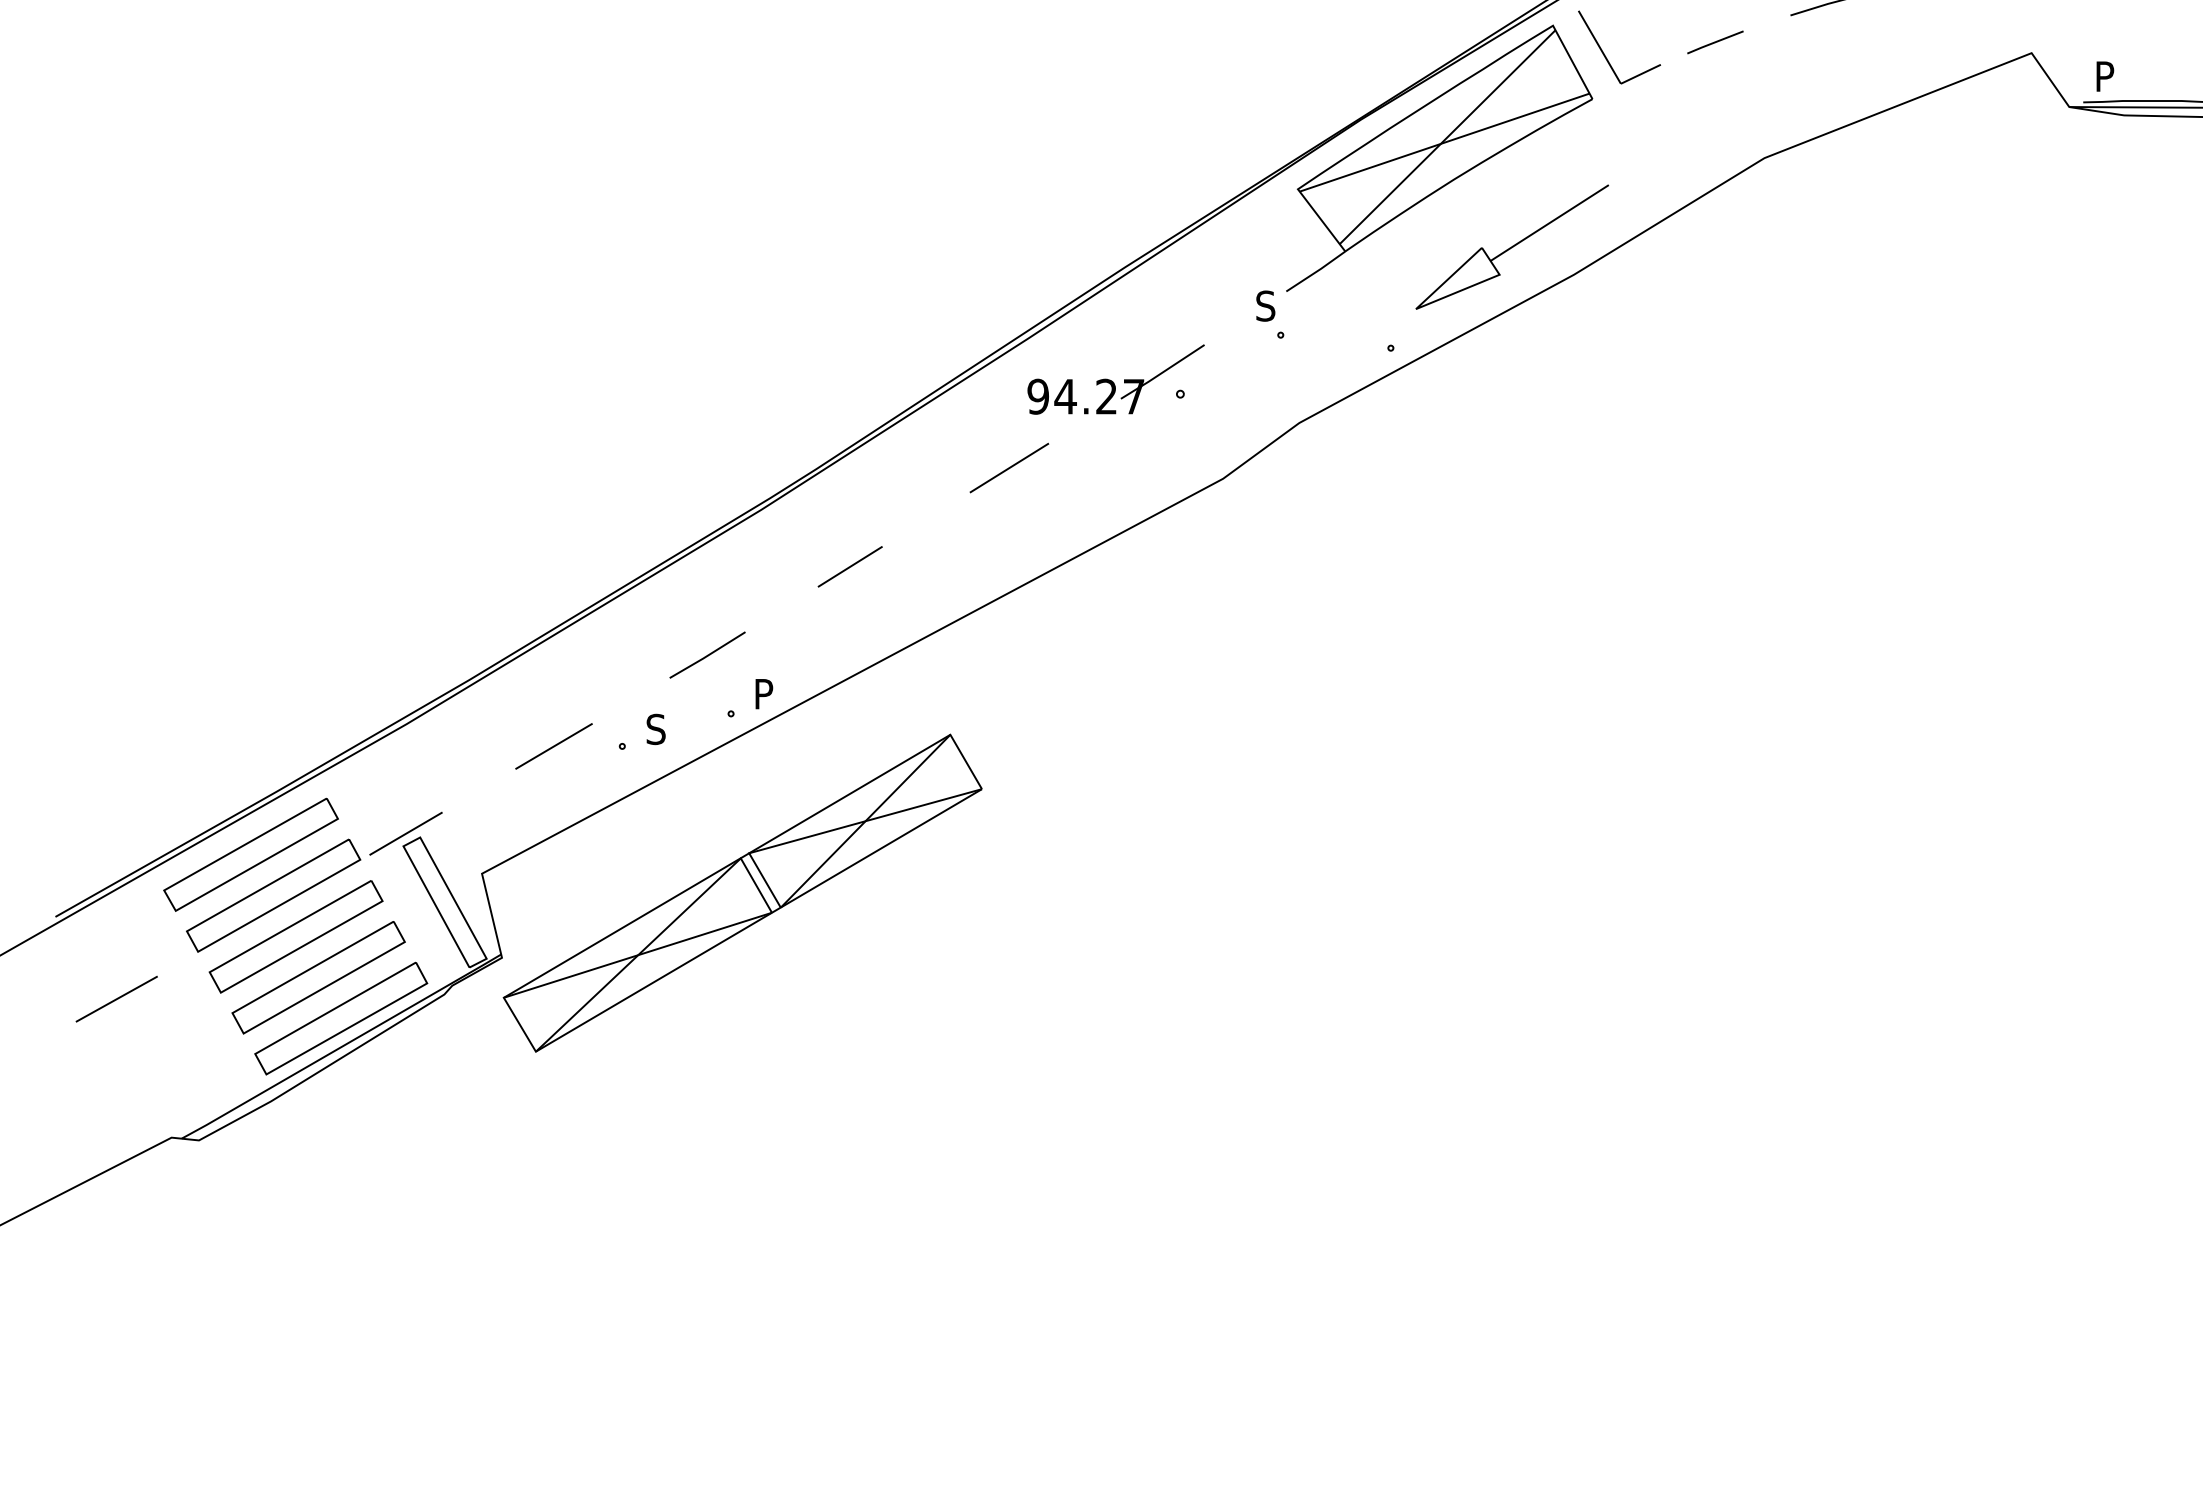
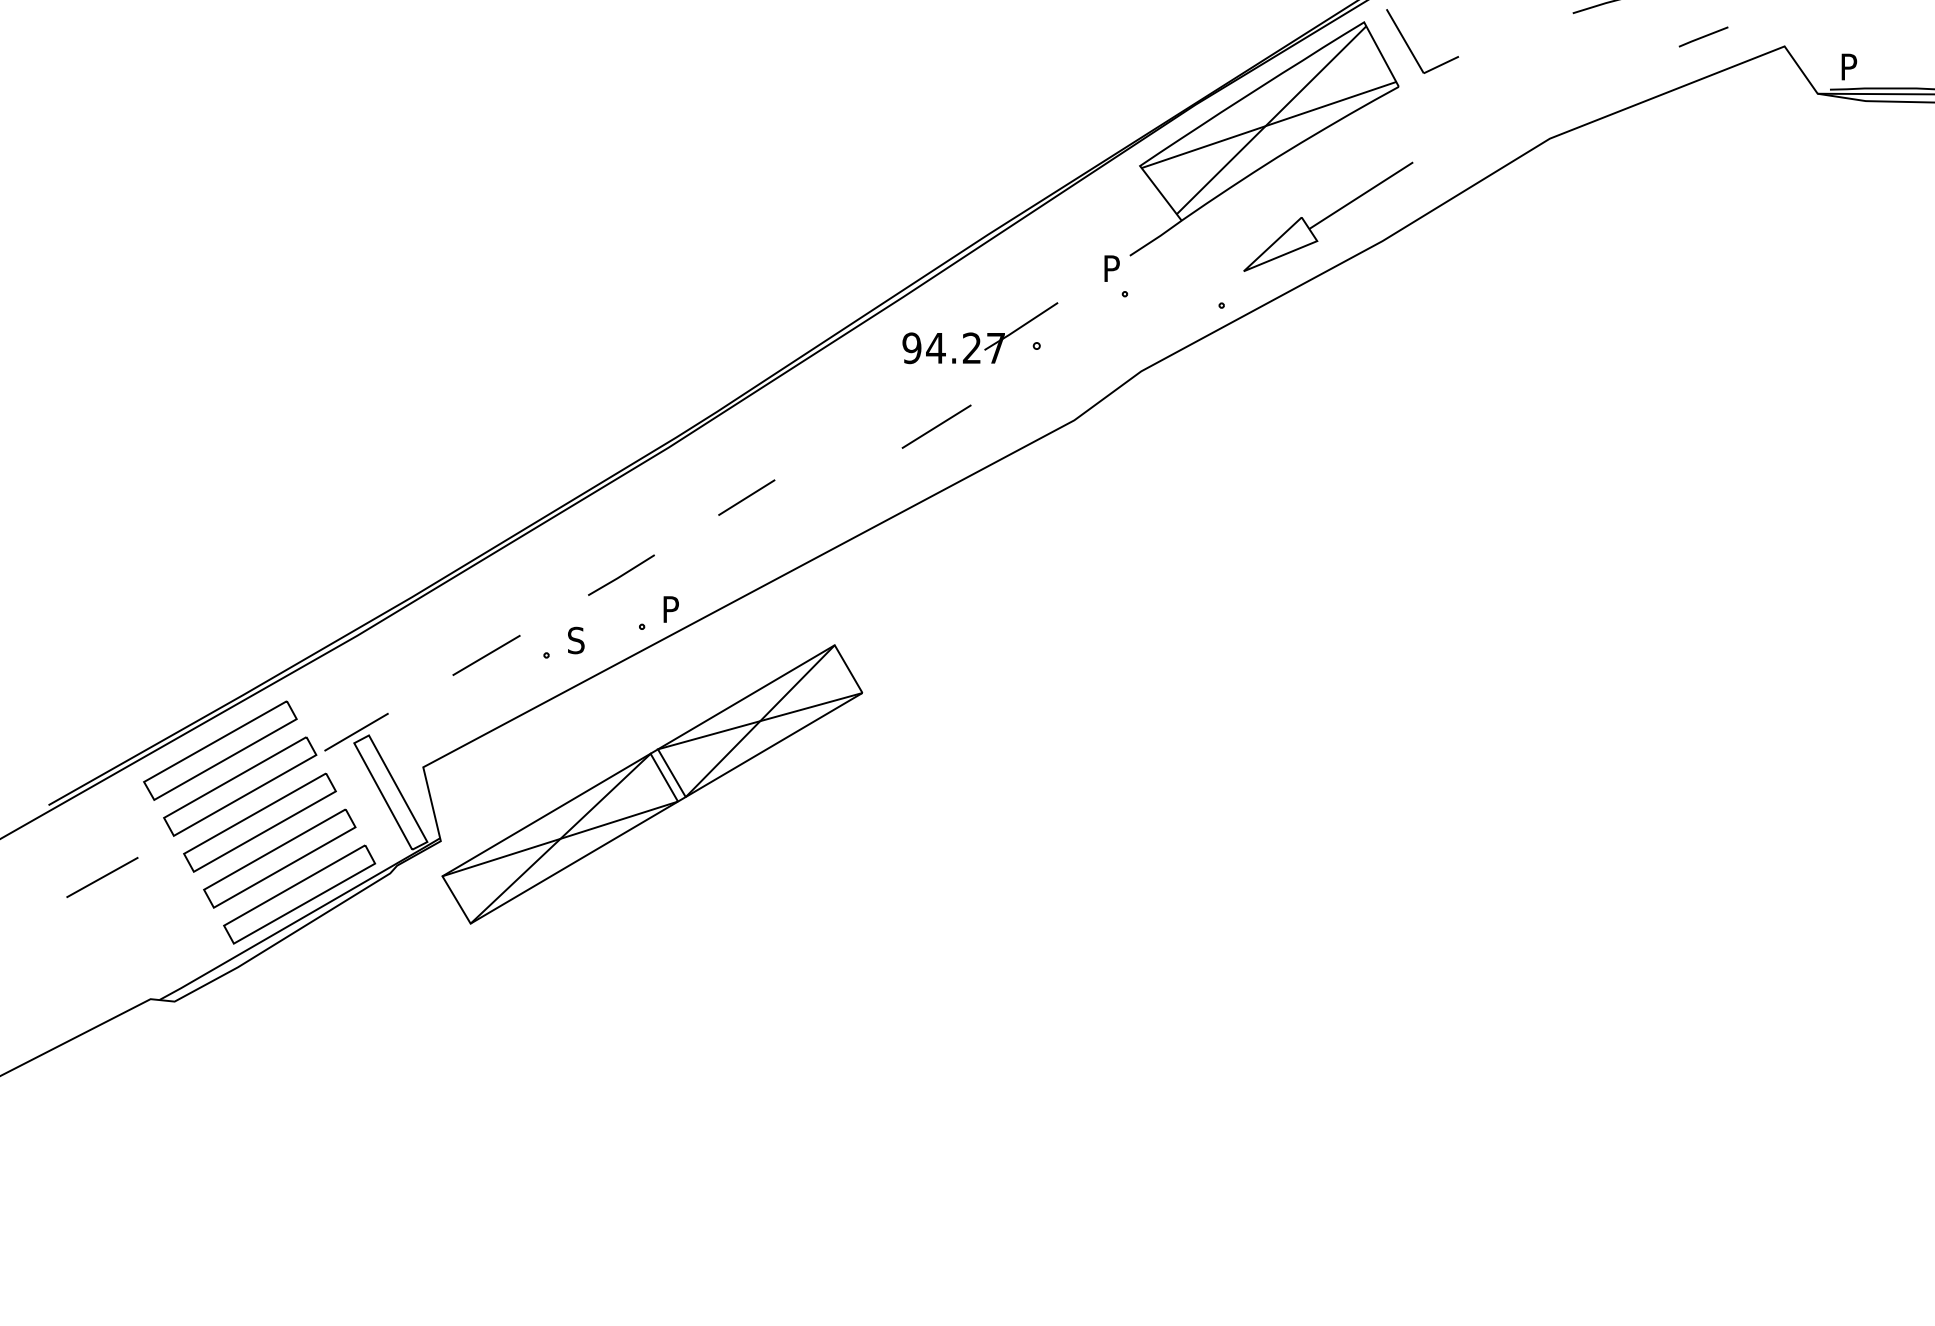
line: (1715, 42) -> (1703, 37), moved
text: (1265, 305) -> (1111, 268), S -> P
line: (1009, 467) -> (936, 426), moved

